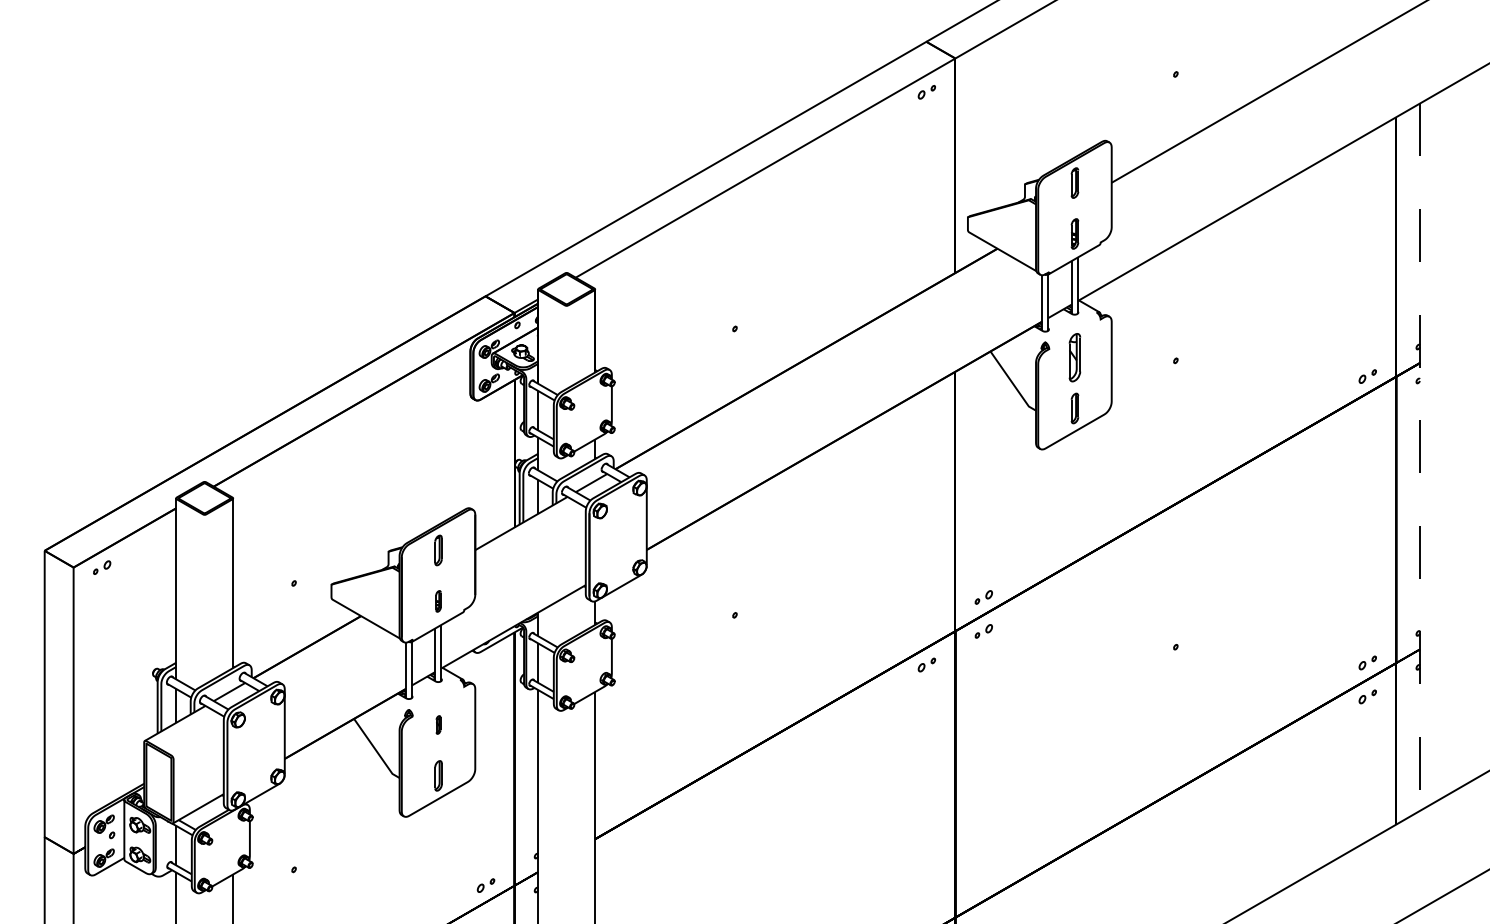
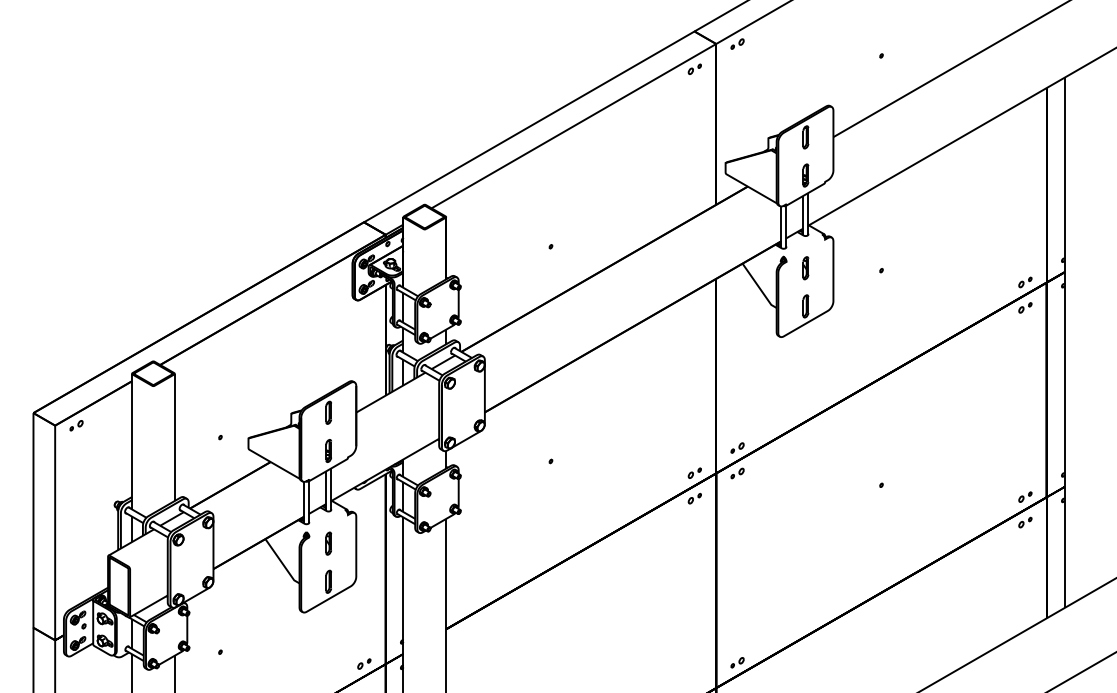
part: (983, 58) -> (737, 43), added
part: (1074, 357) -> (805, 268), size x0.62
part: (1367, 410) -> (1025, 307), added
line: (1419, 457) -> (1064, 343), dashed -> solid
part: (438, 601) -> (328, 451), size x1.43
part: (926, 630) -> (694, 472), added
part: (438, 724) -> (328, 543), size x1.67
part: (983, 883) -> (737, 662), added

